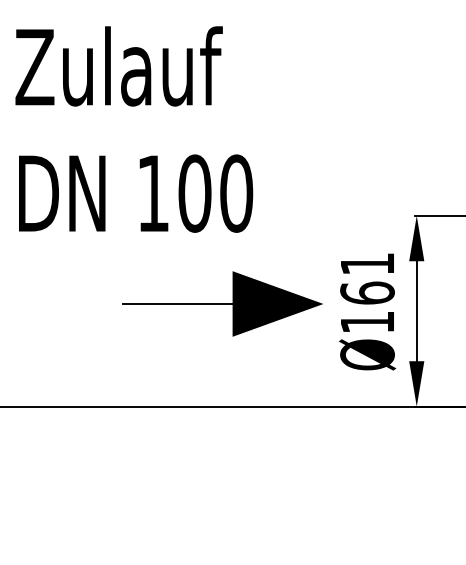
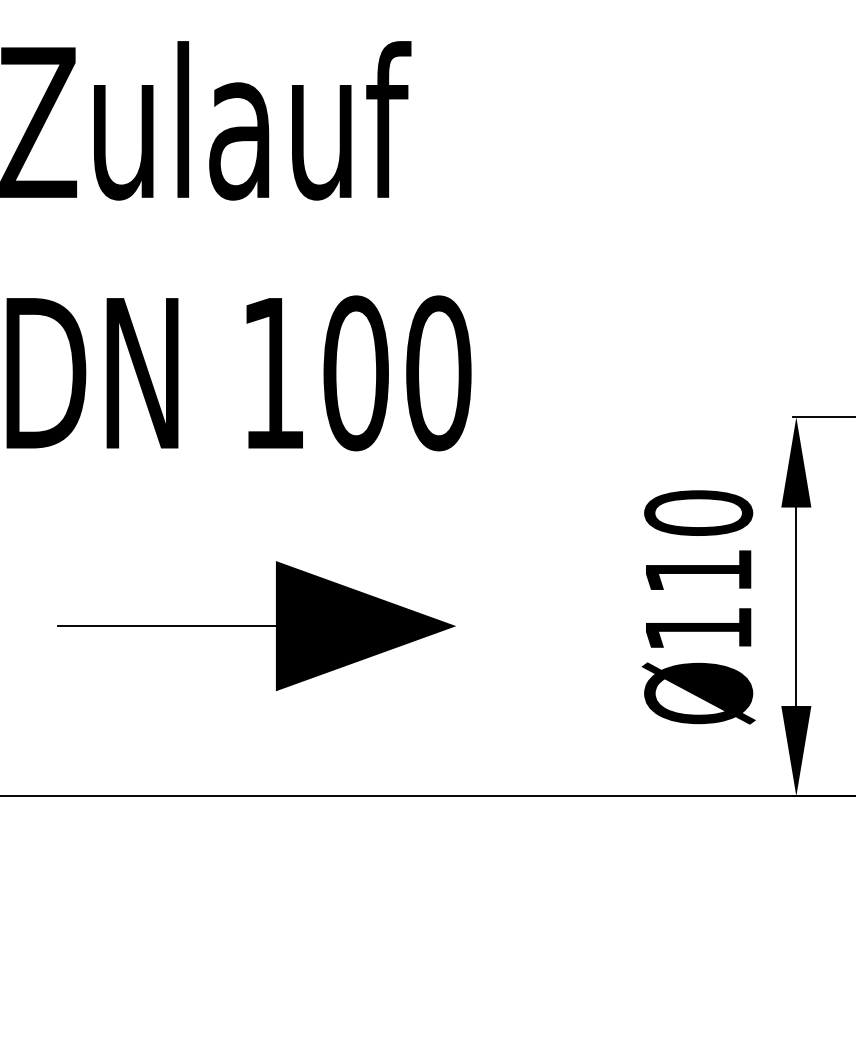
text: (367, 278) -> (698, 541), Ø161 -> Ø110
part: (222, 303) -> (255, 625), moved

